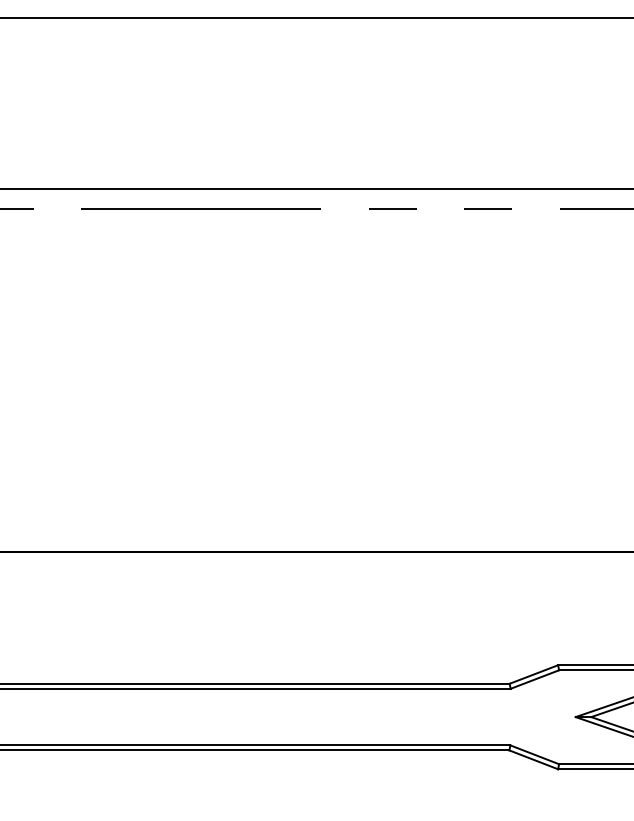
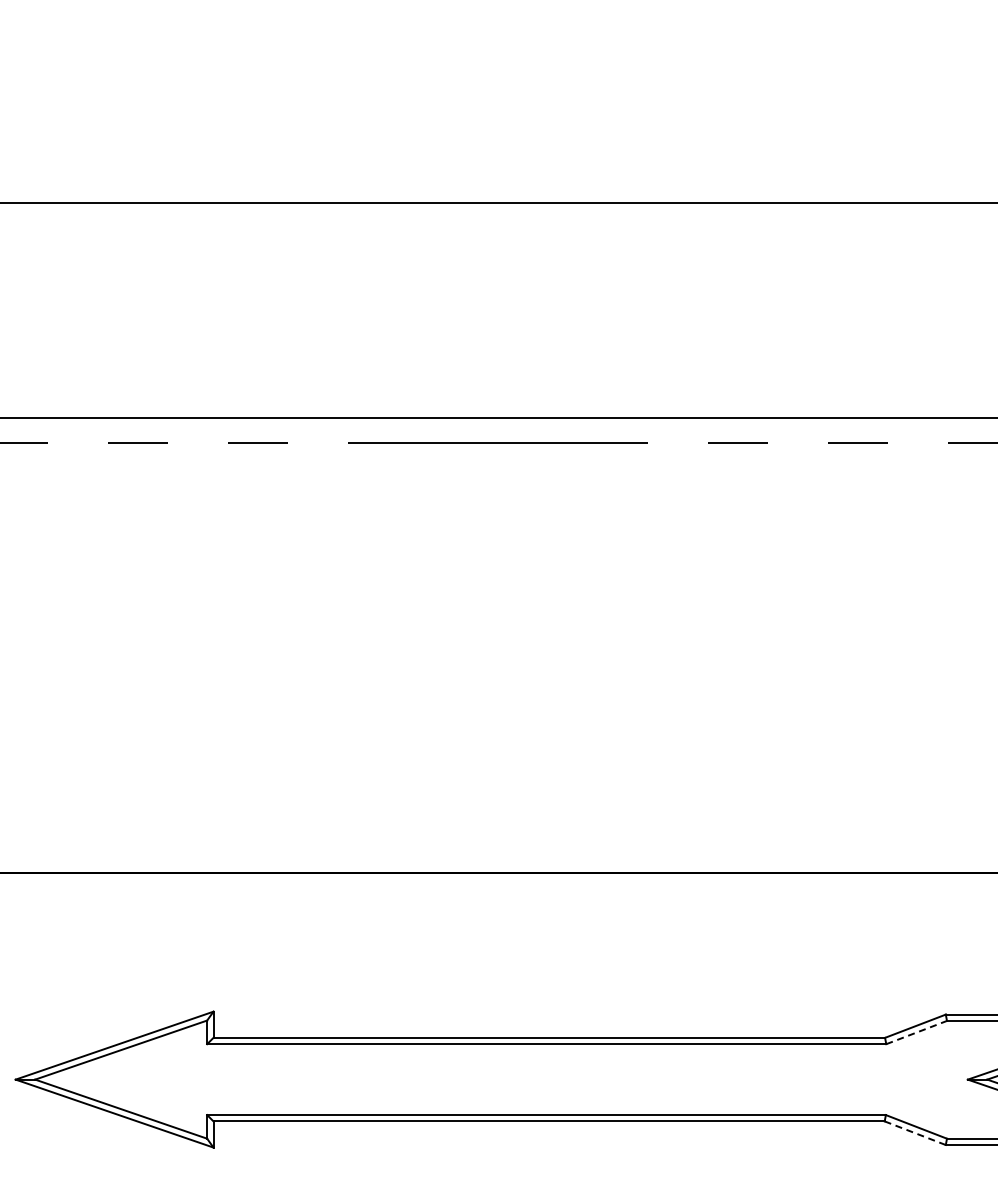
line: (534, 679) -> (916, 1032), solid -> dashed
line: (533, 760) -> (915, 1133), solid -> dashed

